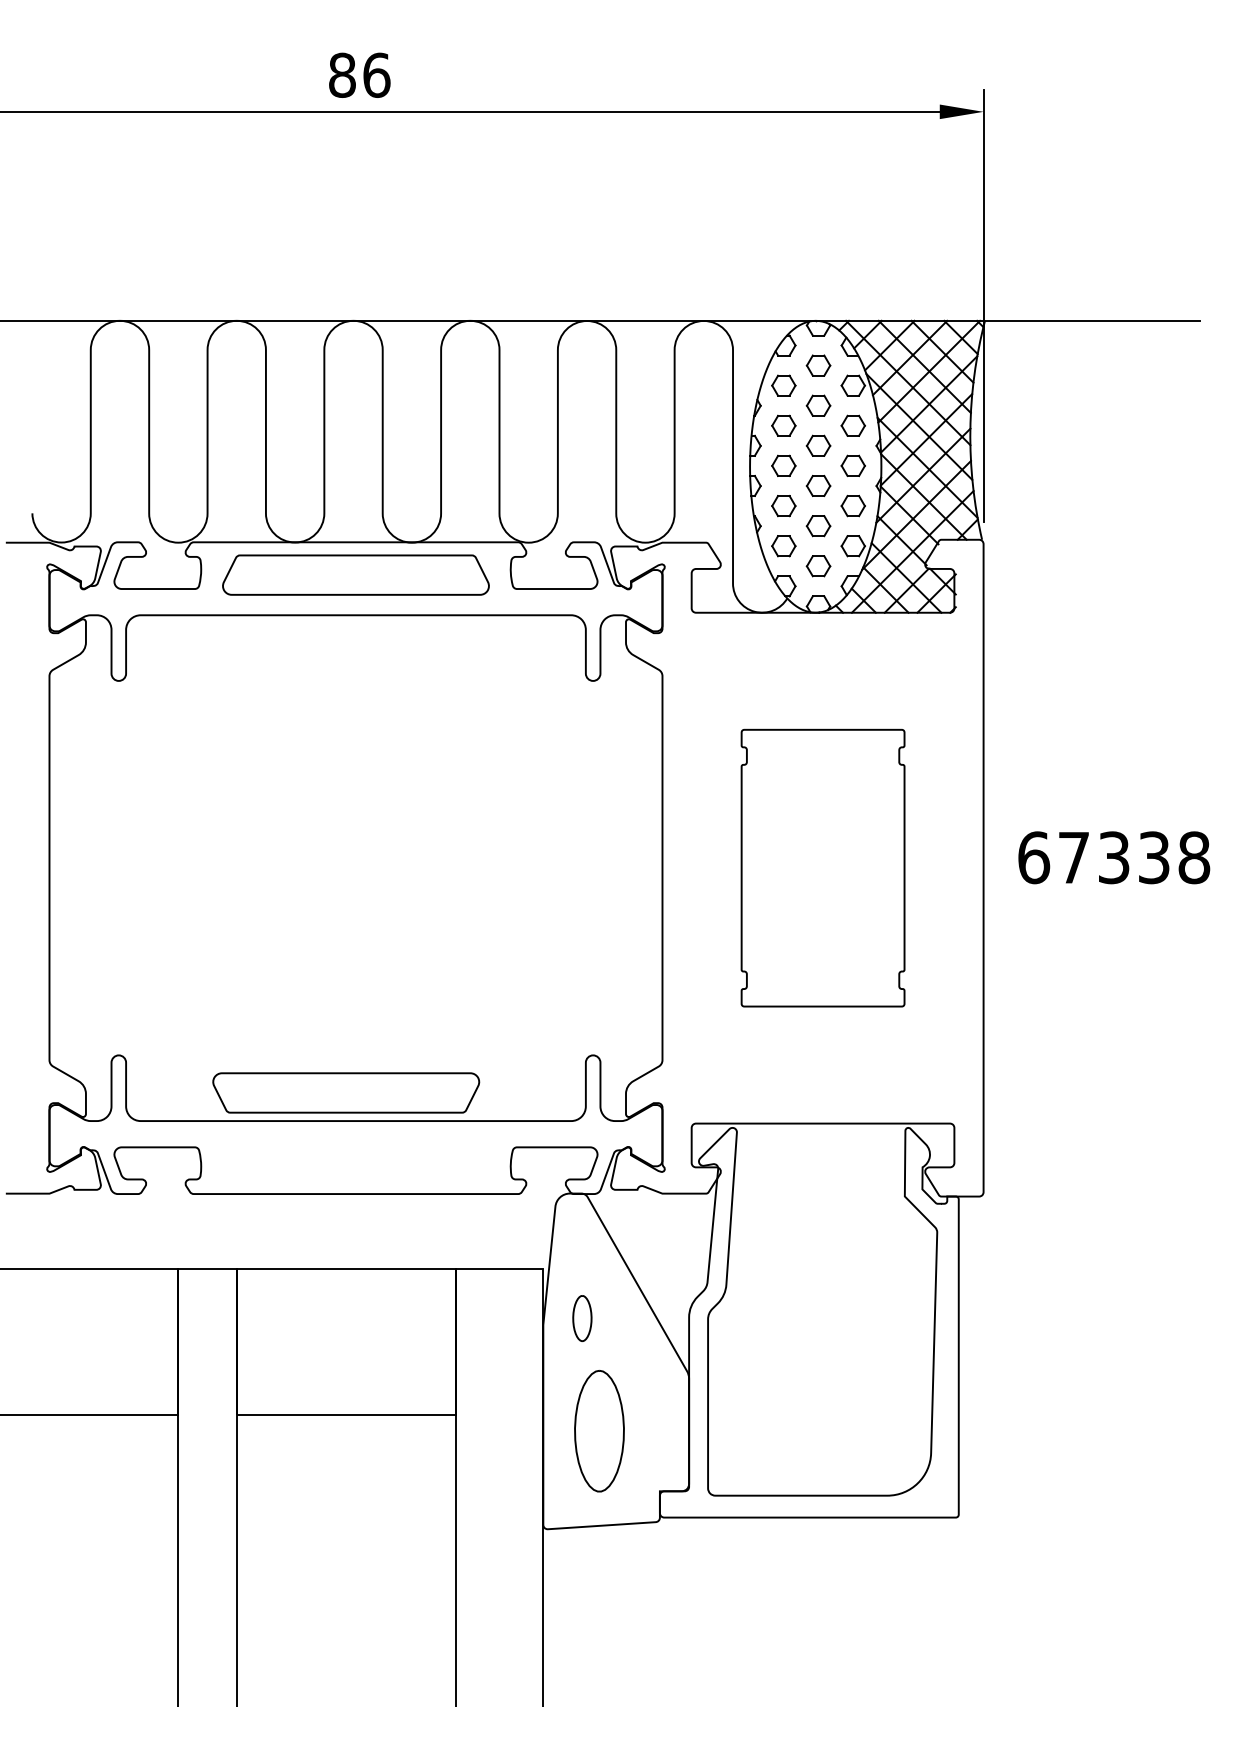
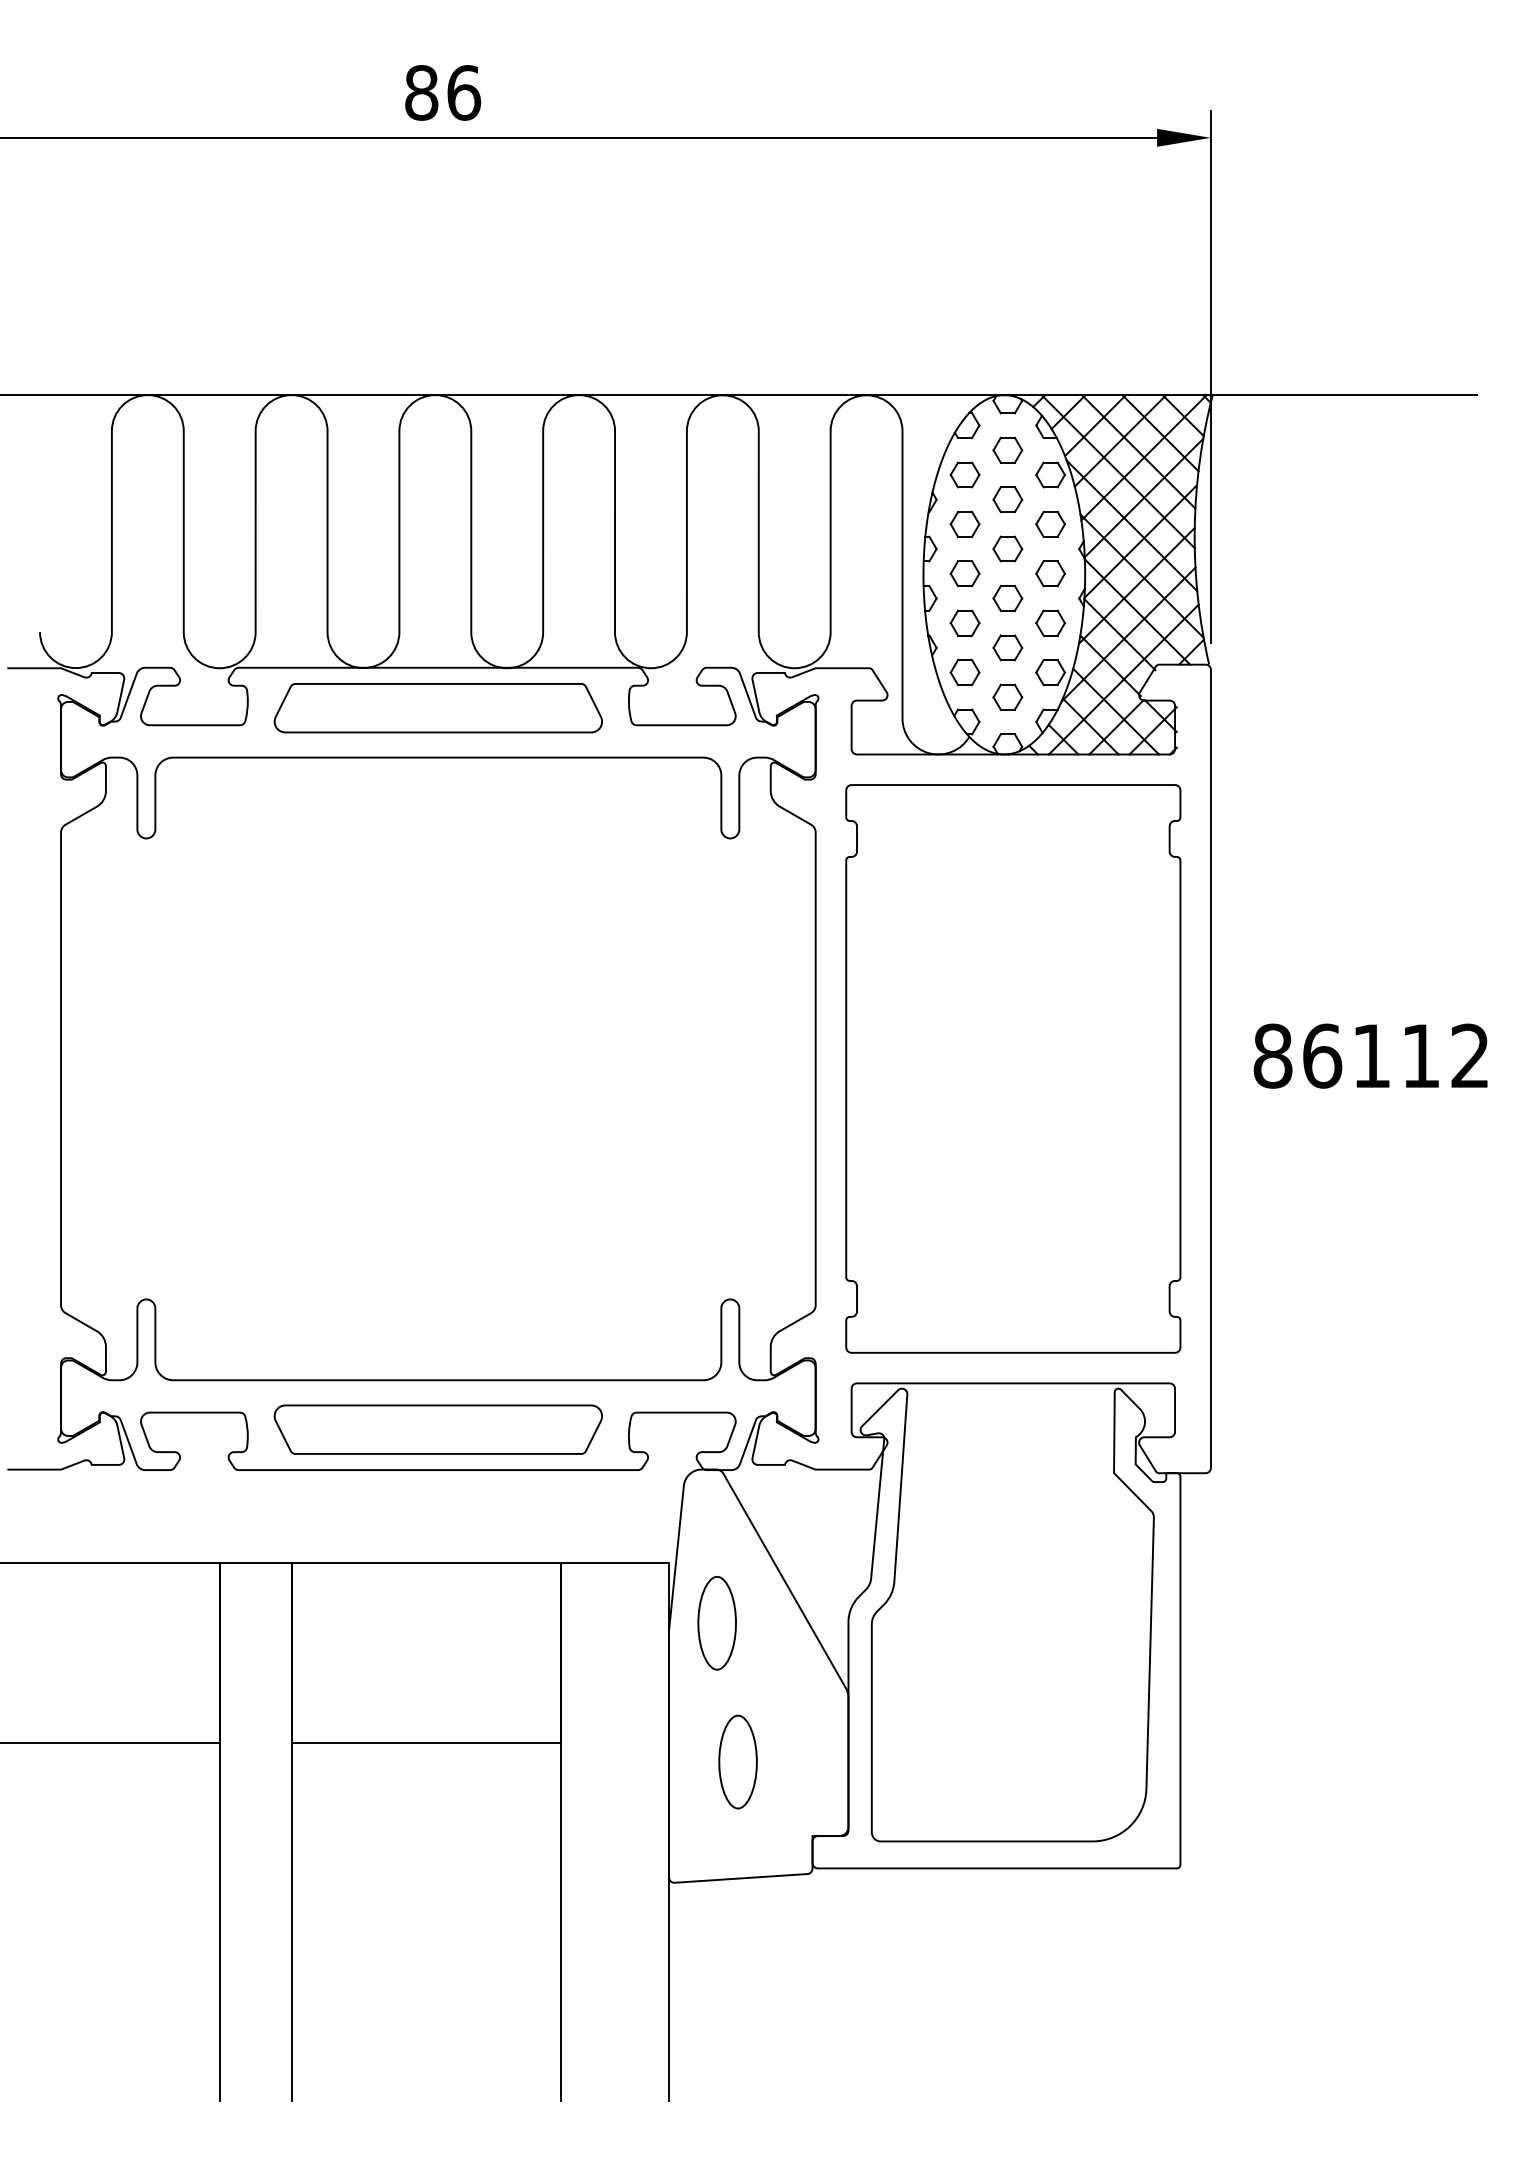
text: (1113, 857) -> (1371, 1055), 67338 -> 86112
part: (823, 867) -> (1013, 1068), size x1.67
part: (345, 1092) -> (437, 1429), moved
part: (581, 1318) -> (716, 1623), size x1.67
part: (598, 1430) -> (737, 1761), size x0.62

